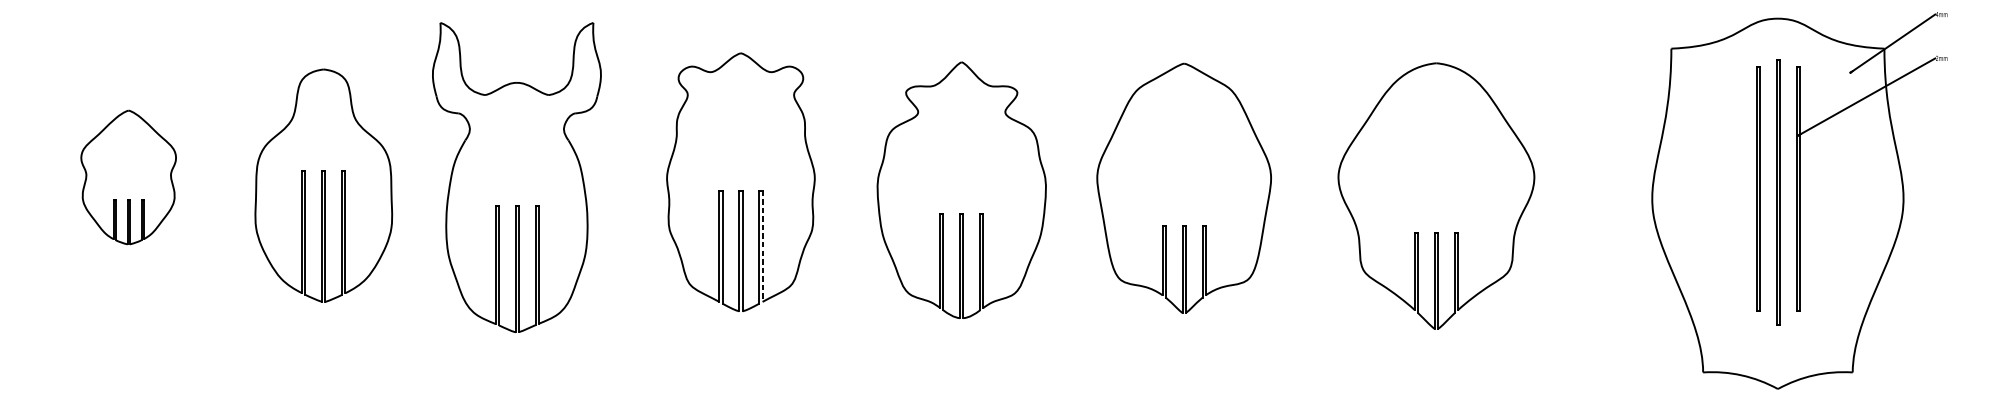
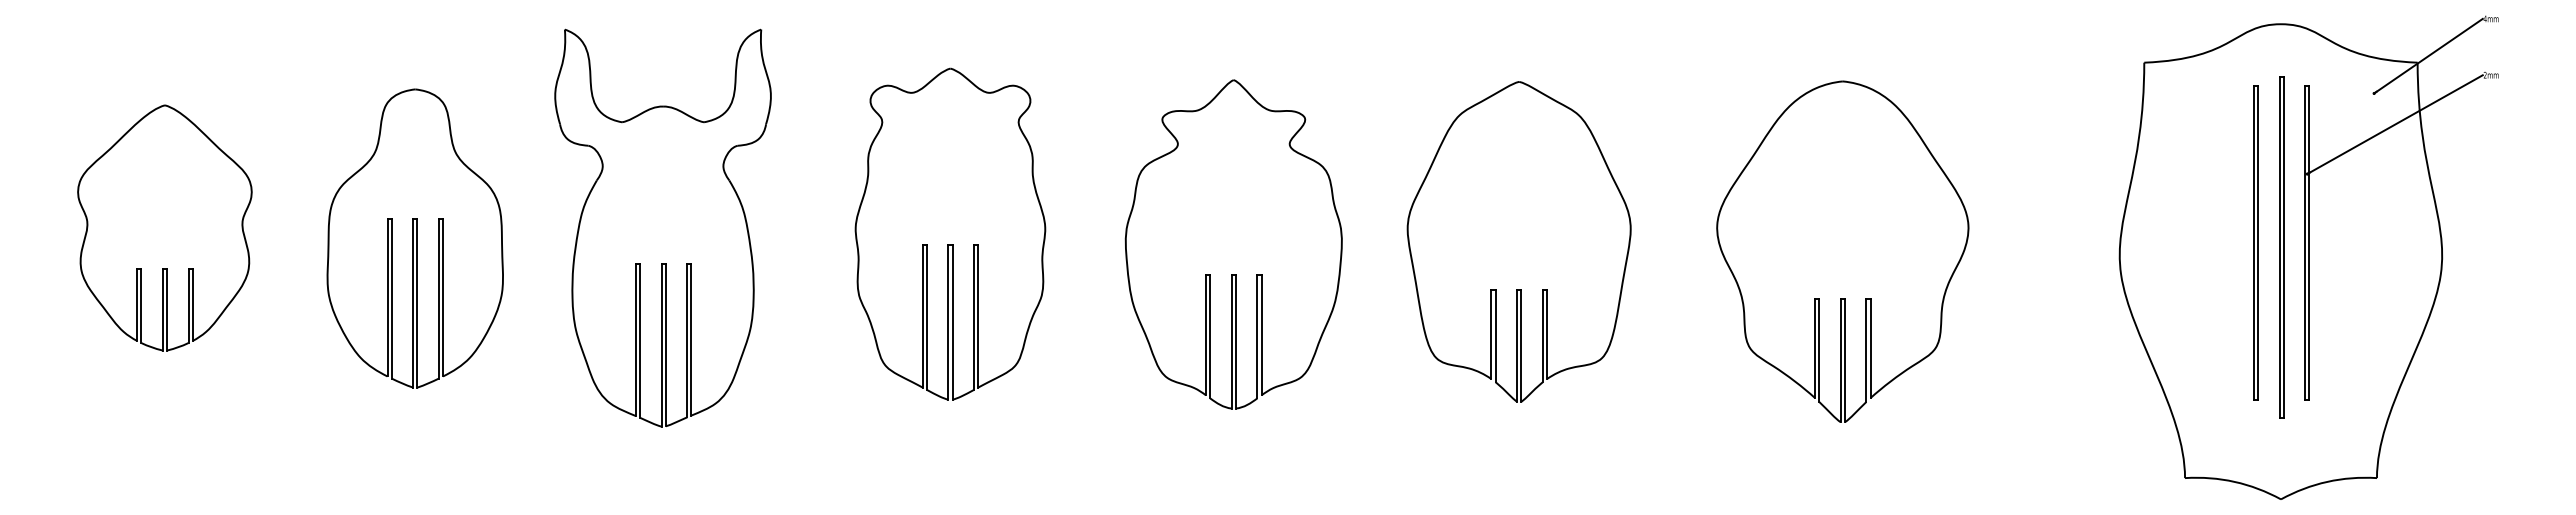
part: (128, 177) -> (164, 227), size x1.43
line: (762, 246) -> (978, 316), dashed -> solid

